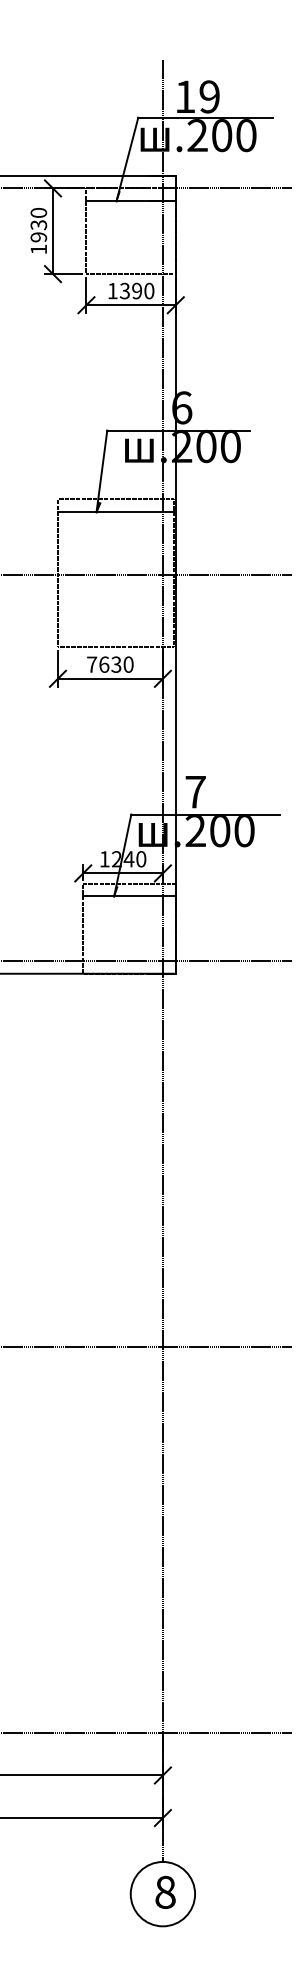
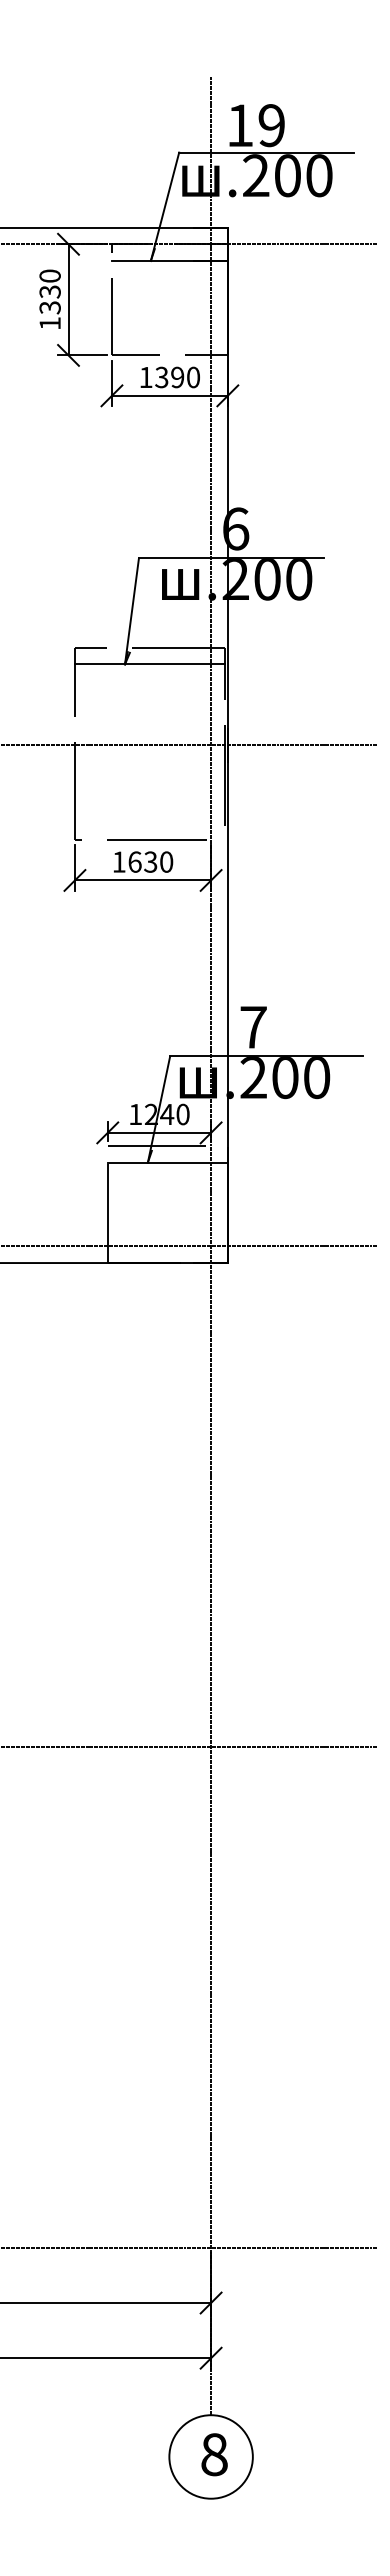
text: (38, 237) -> (49, 307), 1930 -> 1330
text: (91, 664) -> (118, 861), 7630 -> 1630

